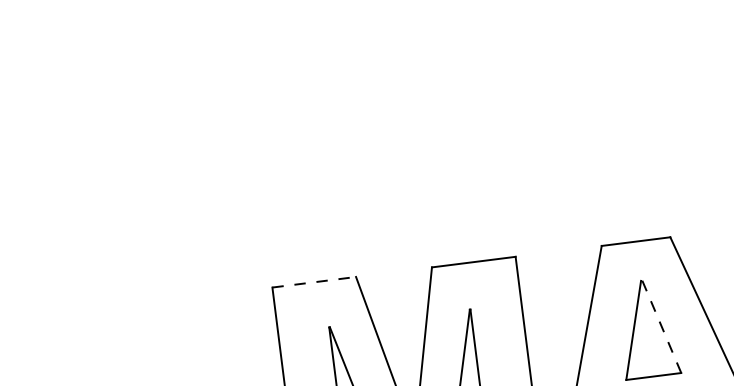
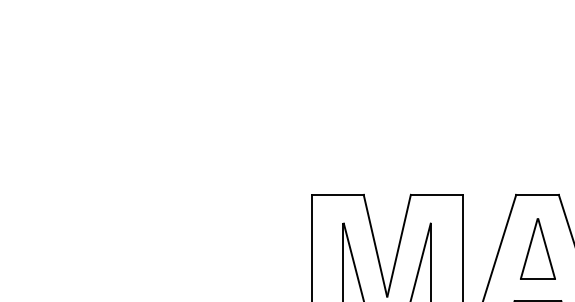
line: (313, 281) -> (337, 194), dashed -> solid
line: (661, 326) -> (546, 248), dashed -> solid

